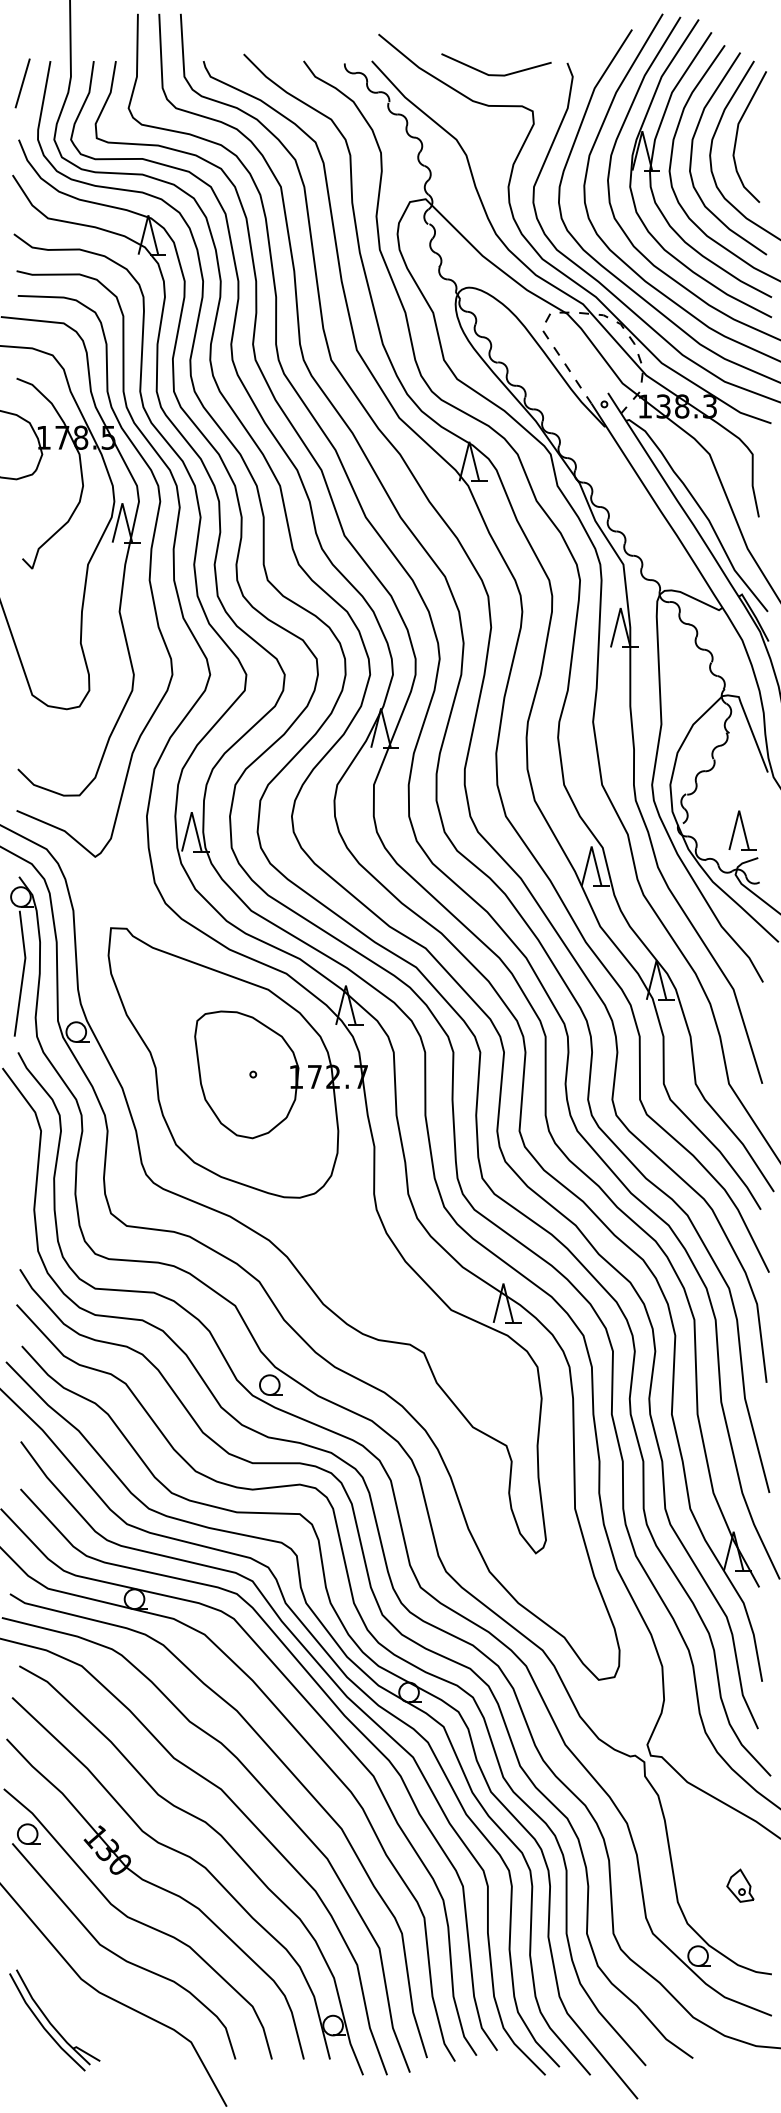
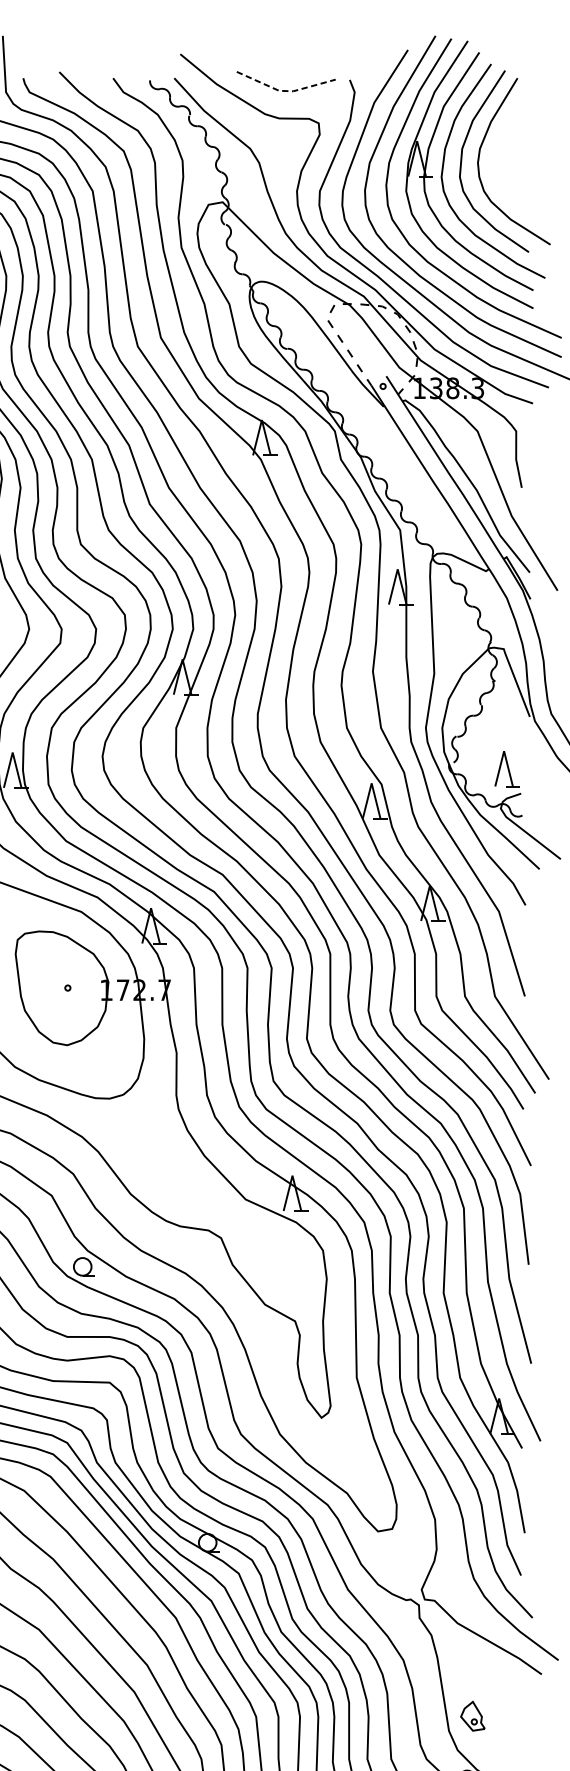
line: (495, 75) -> (285, 91), solid -> dashed
curve: (737, 136) -> (502, 145), removed
part: (740, 1885) -> (472, 1716), moved

